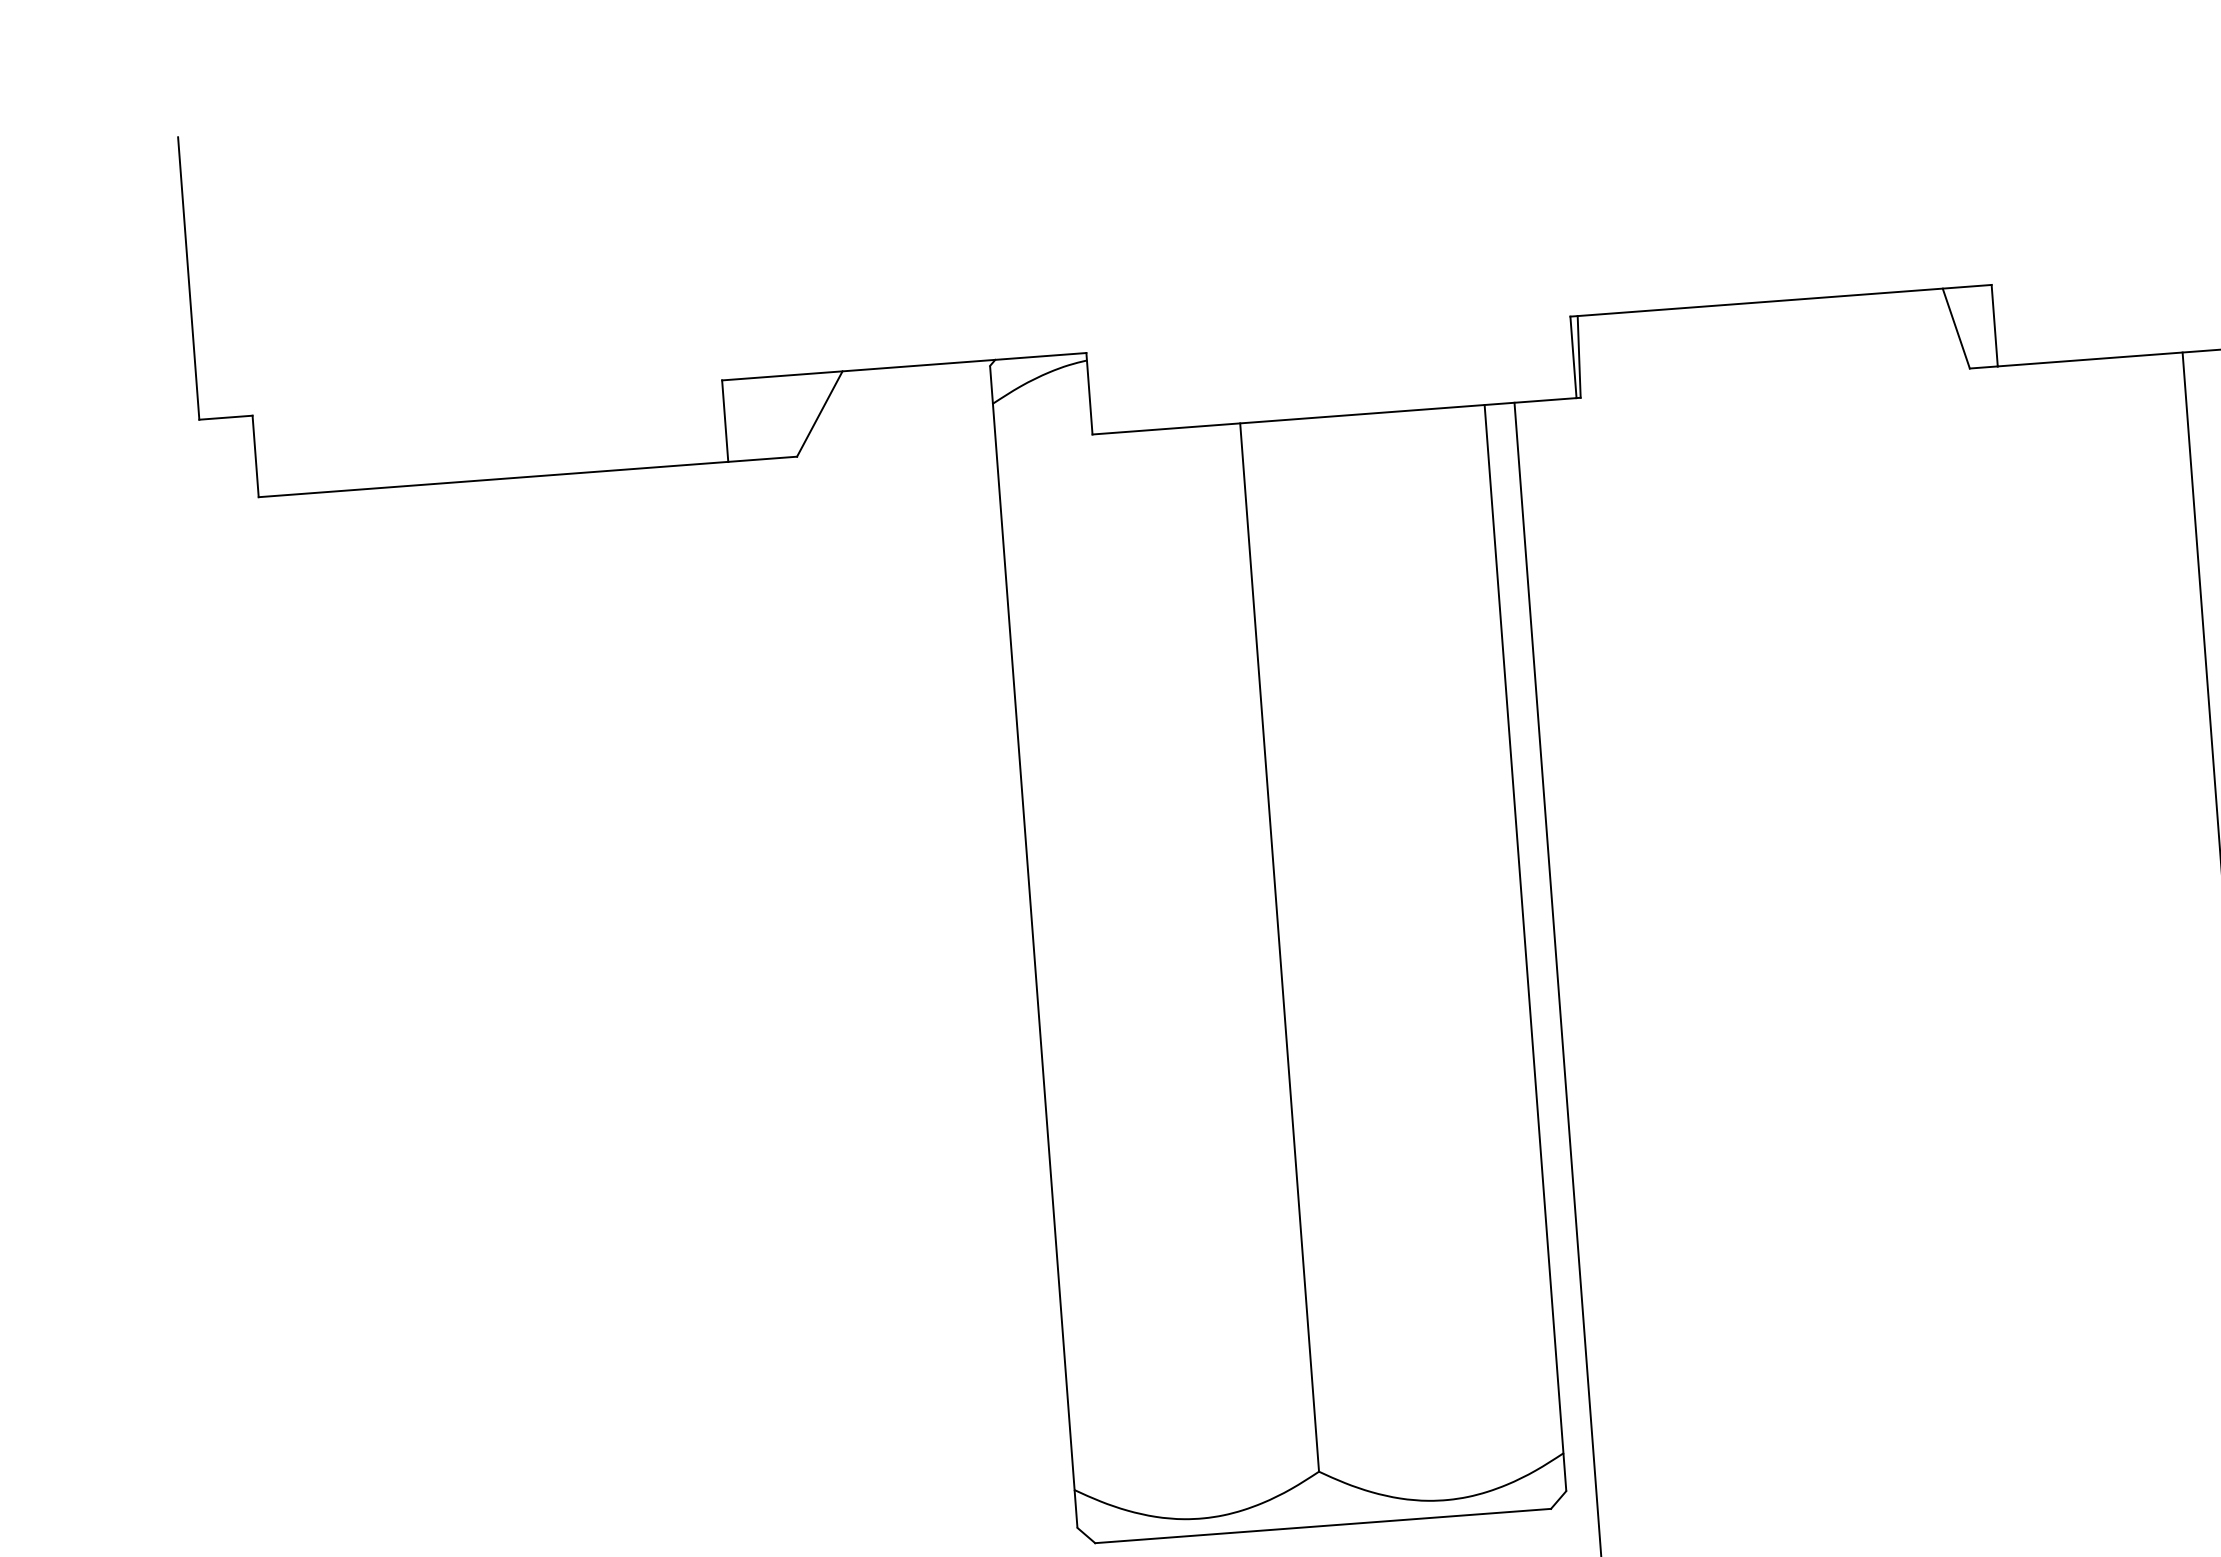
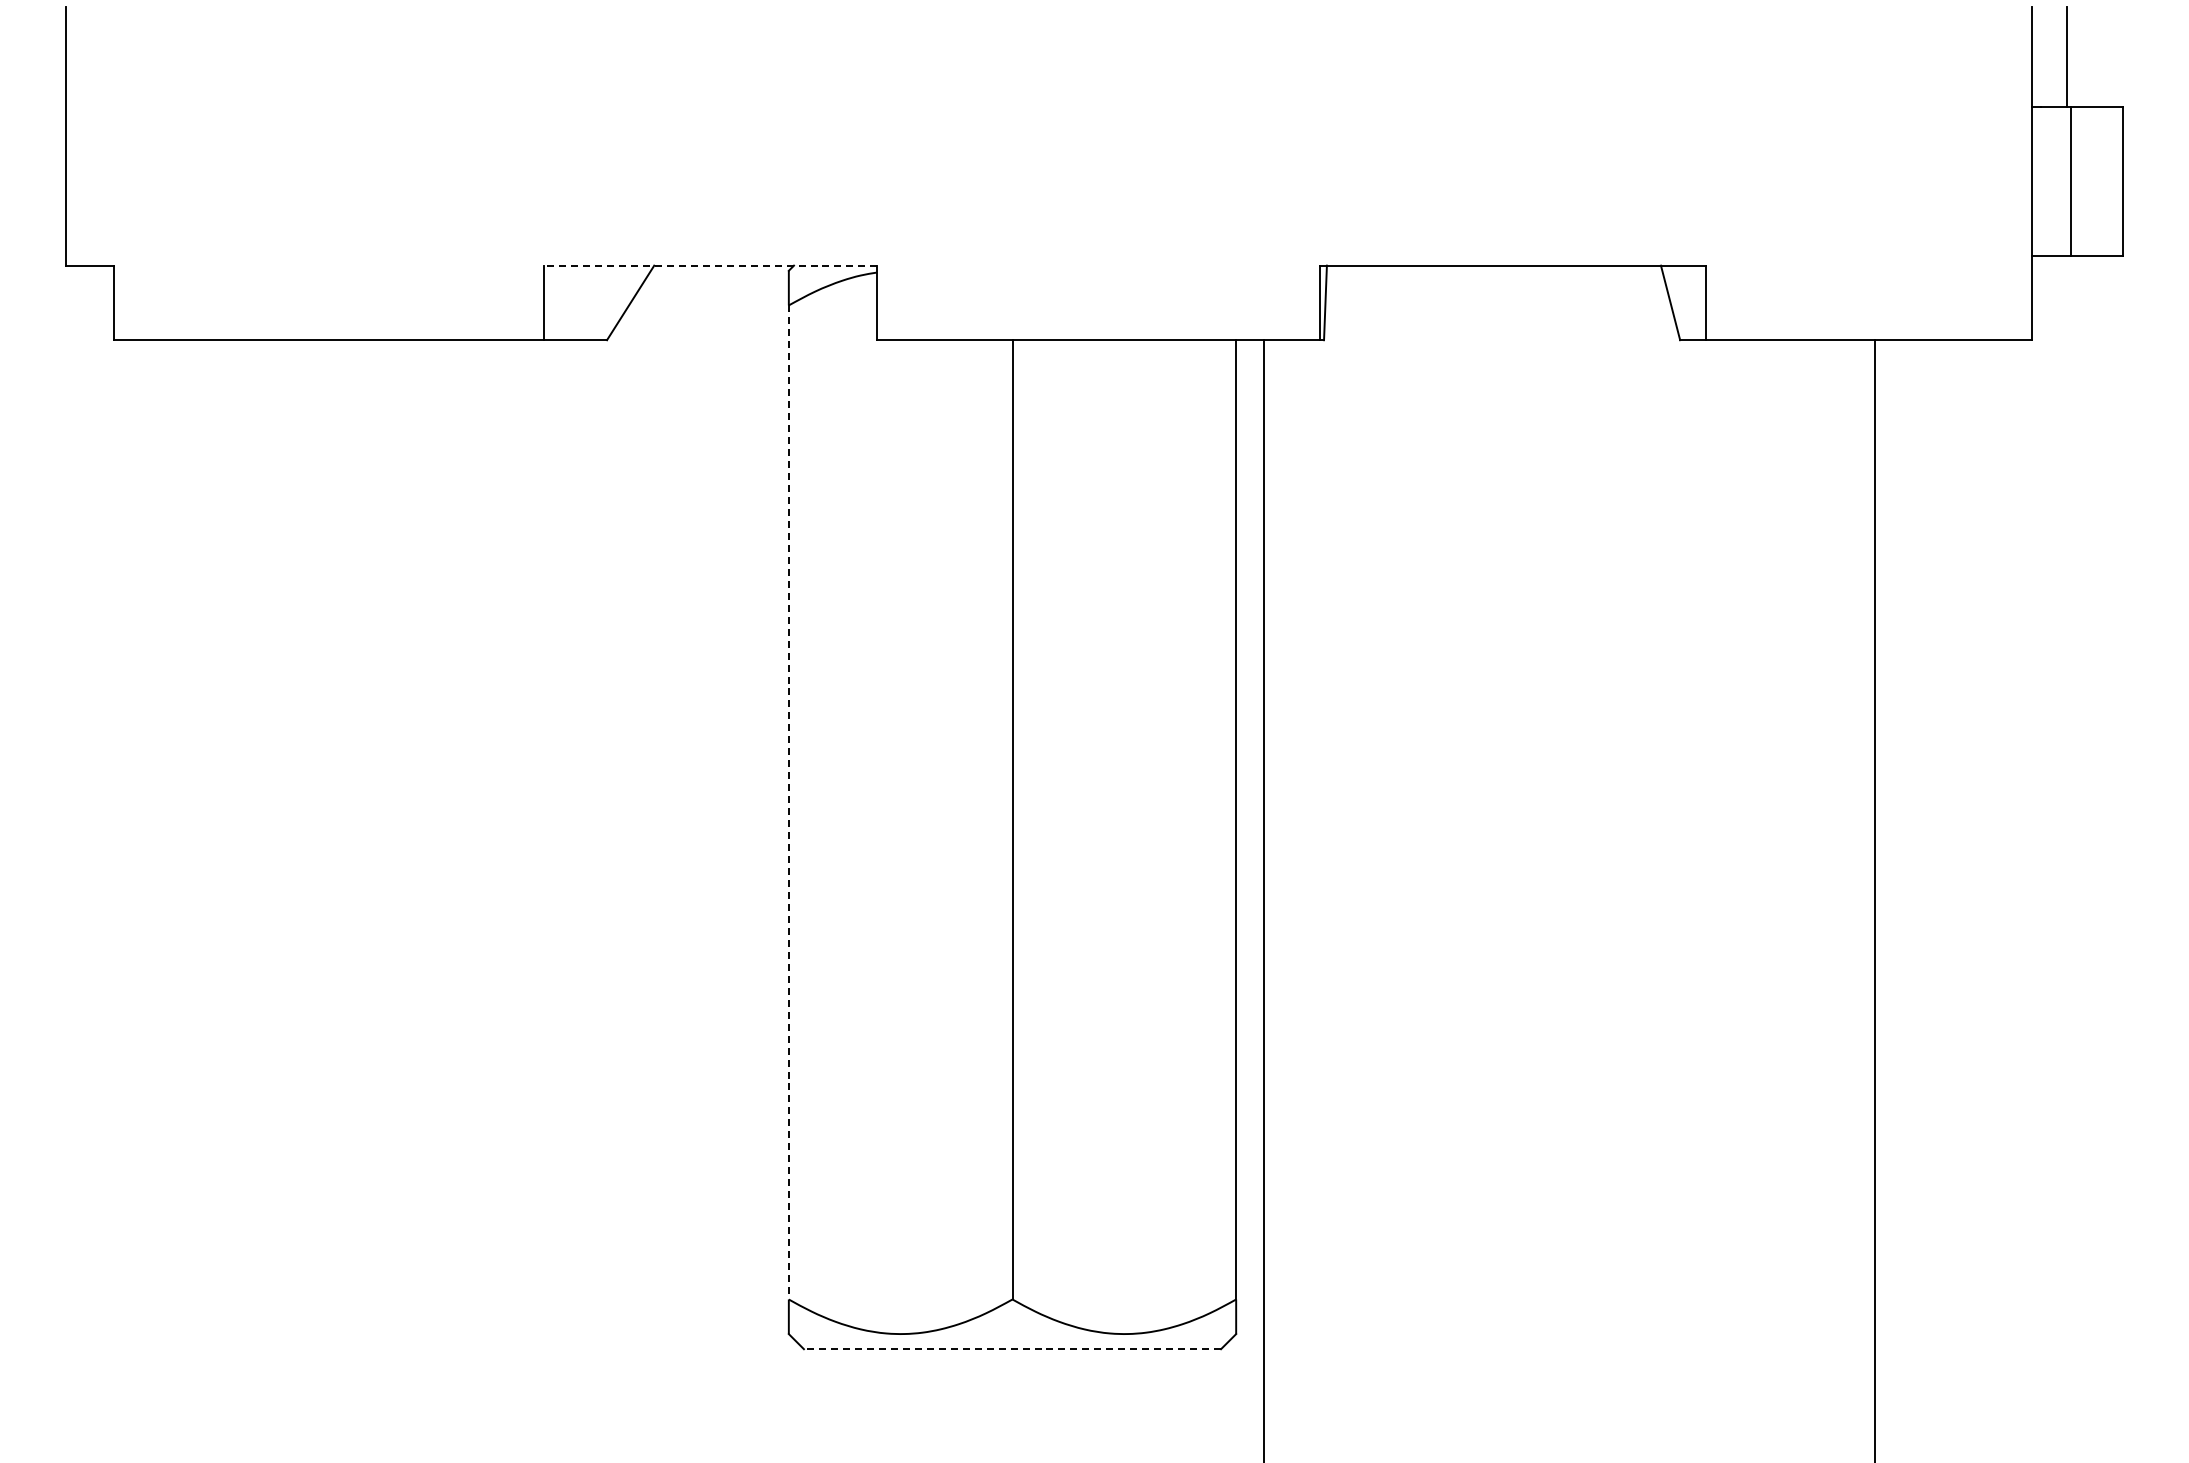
line: (904, 366) -> (710, 265), solid -> dashed
line: (1033, 946) -> (788, 802), solid -> dashed
line: (1323, 1526) -> (1012, 1349), solid -> dashed

